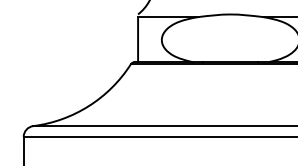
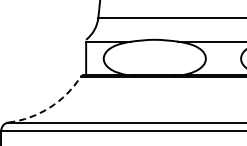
arc: (88, 105) -> (49, 107), solid -> dashed

